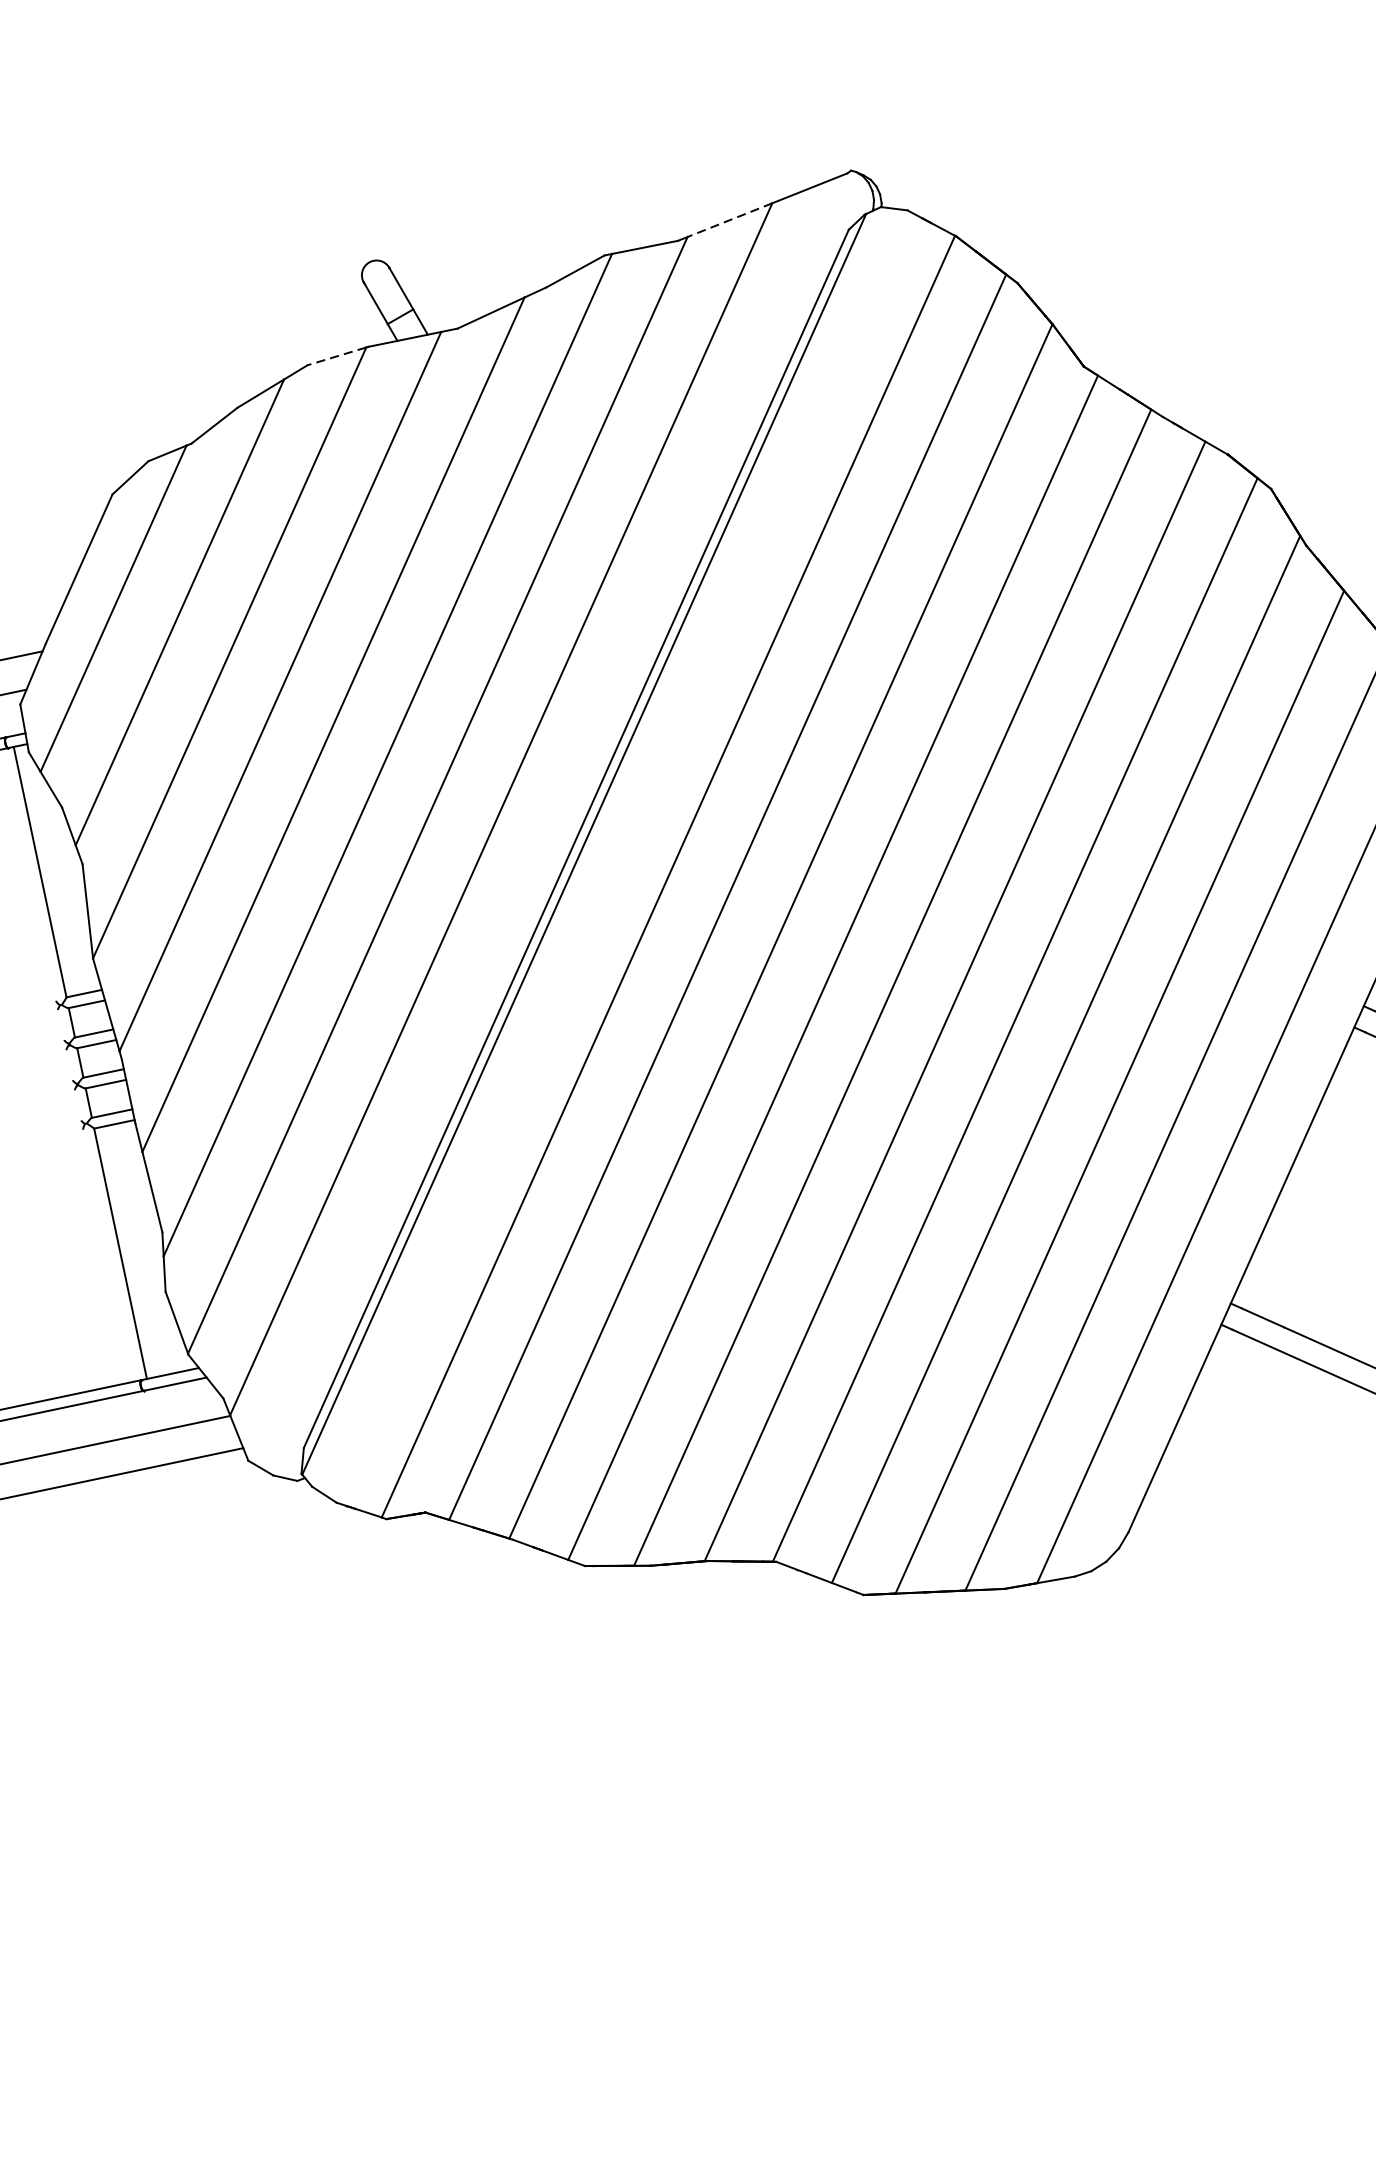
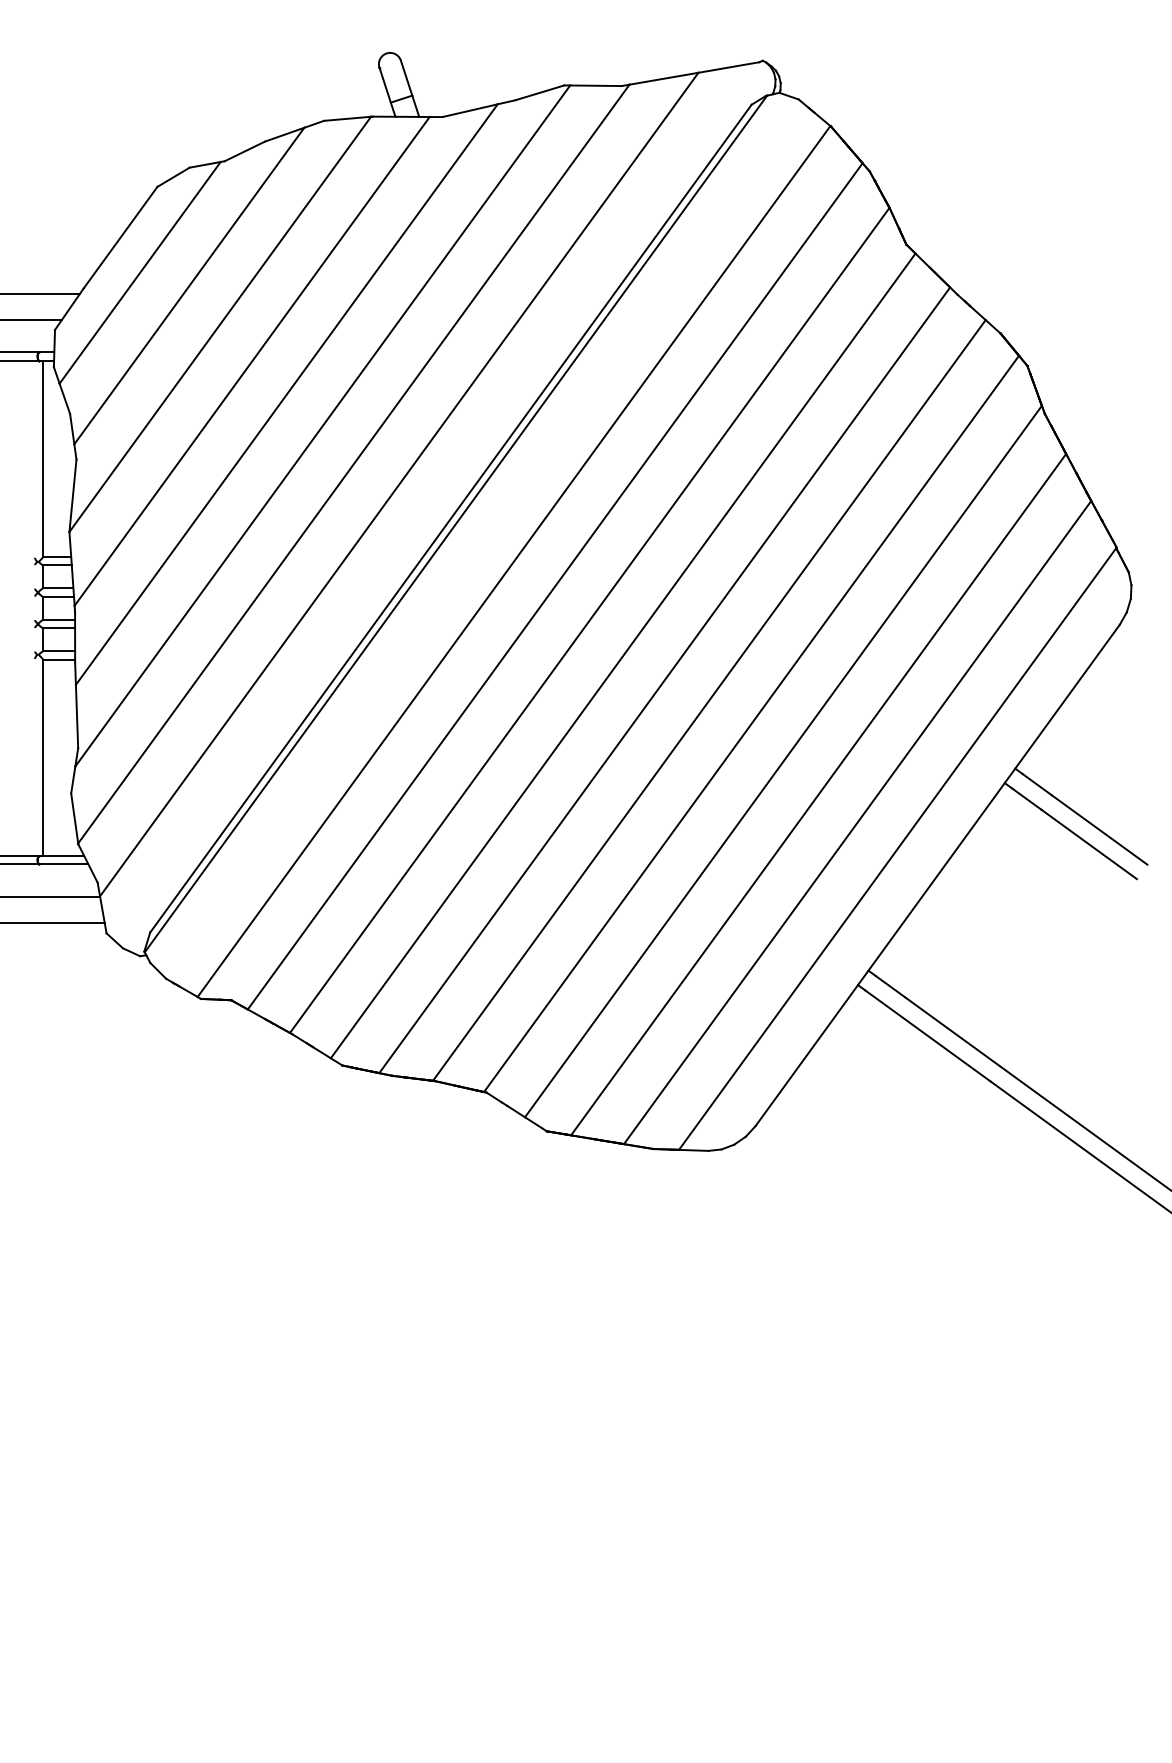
line: (730, 219) -> (664, 78), dashed -> solid
line: (336, 356) -> (347, 118), dashed -> solid

